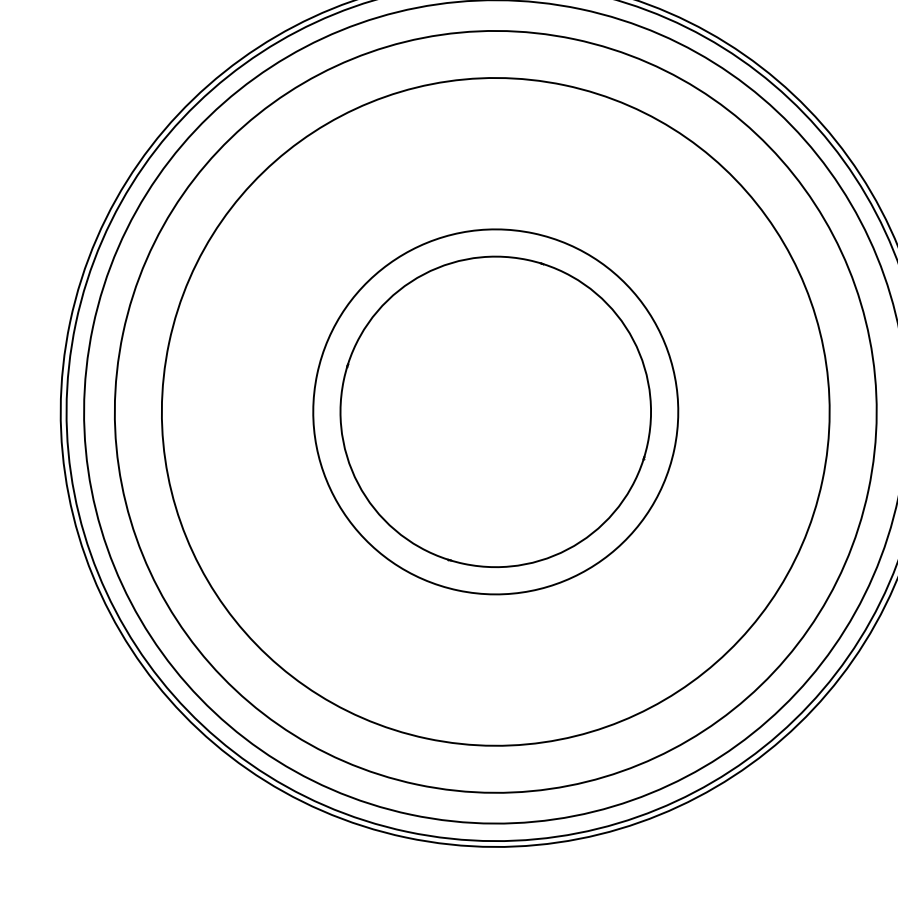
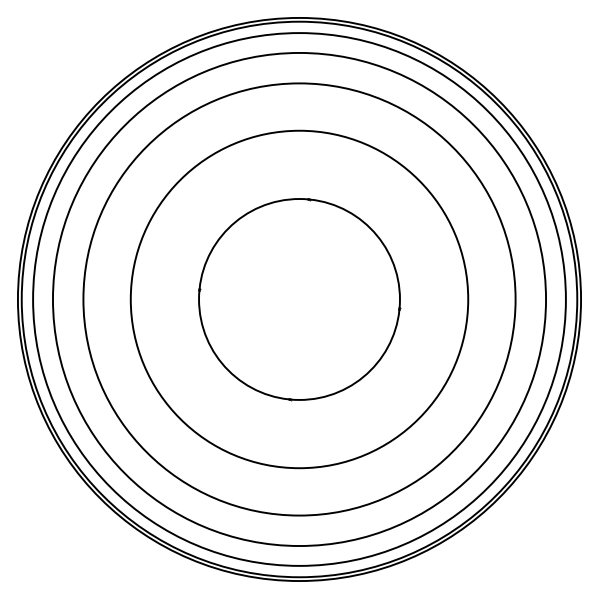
circle: (495, 411) -> (299, 299), size x1.43

